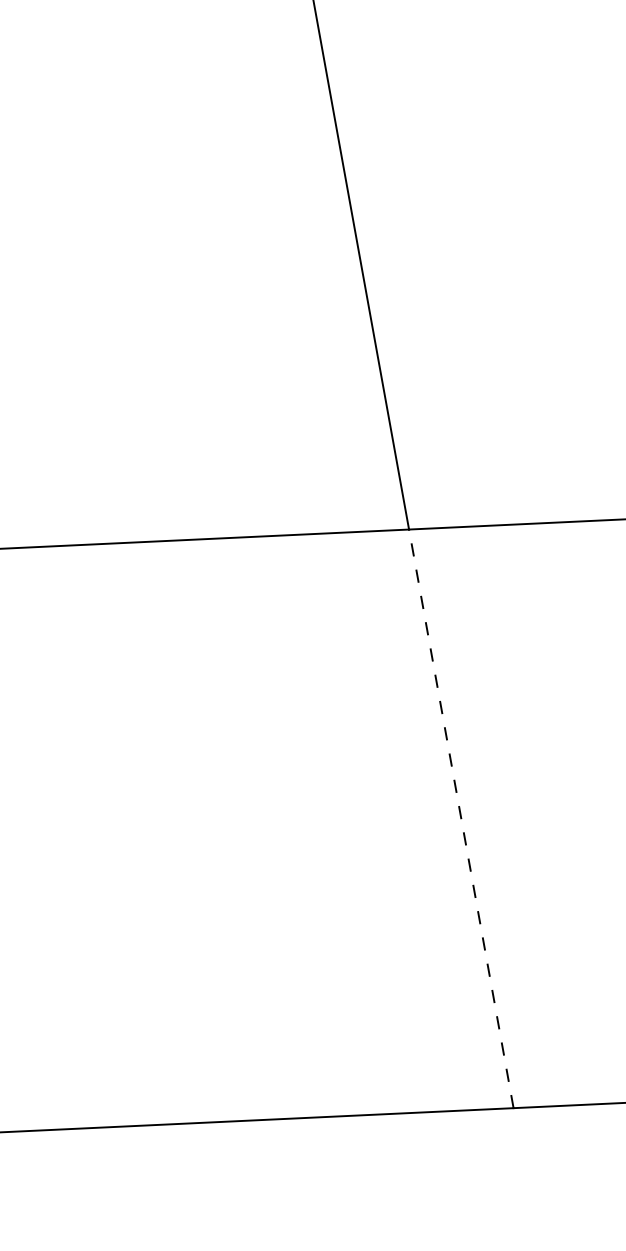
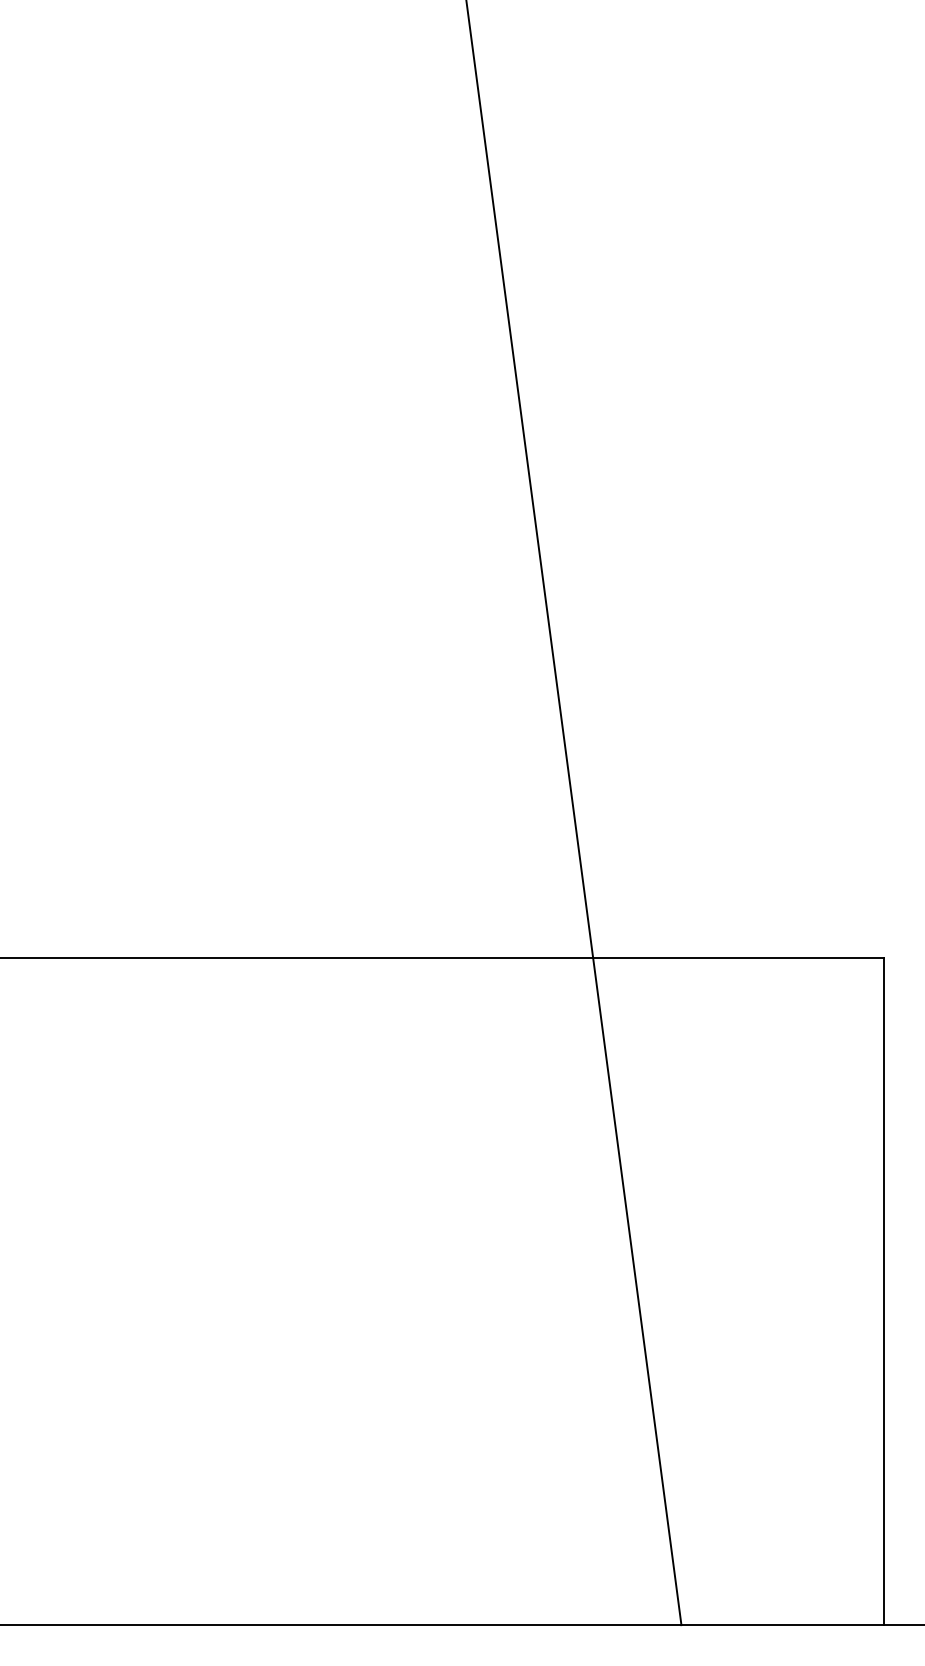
line: (461, 818) -> (637, 1291), dashed -> solid

